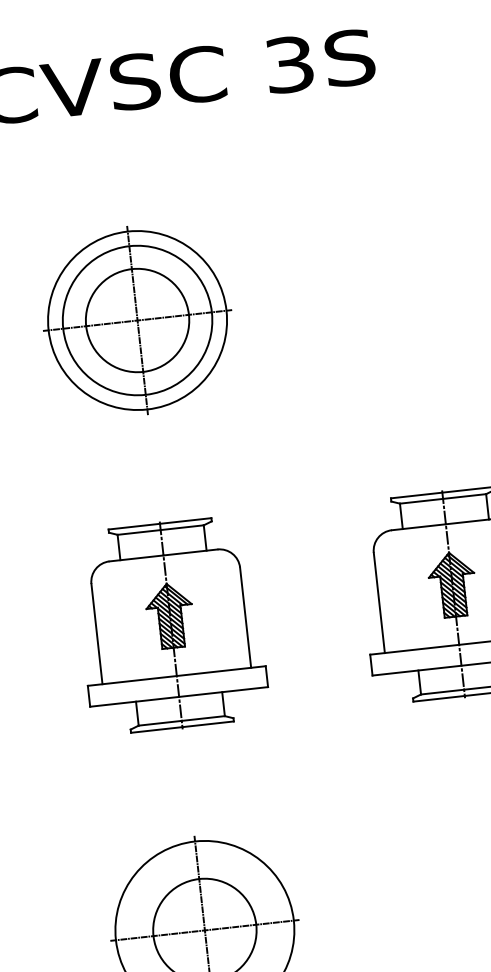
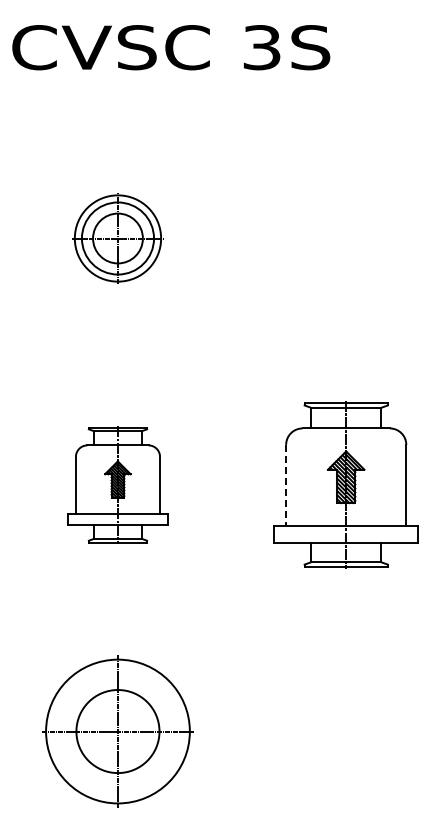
part: (136, 320) -> (117, 238), size x0.6
line: (379, 603) -> (286, 485), solid -> dashed
part: (170, 624) -> (117, 484), size x0.7

